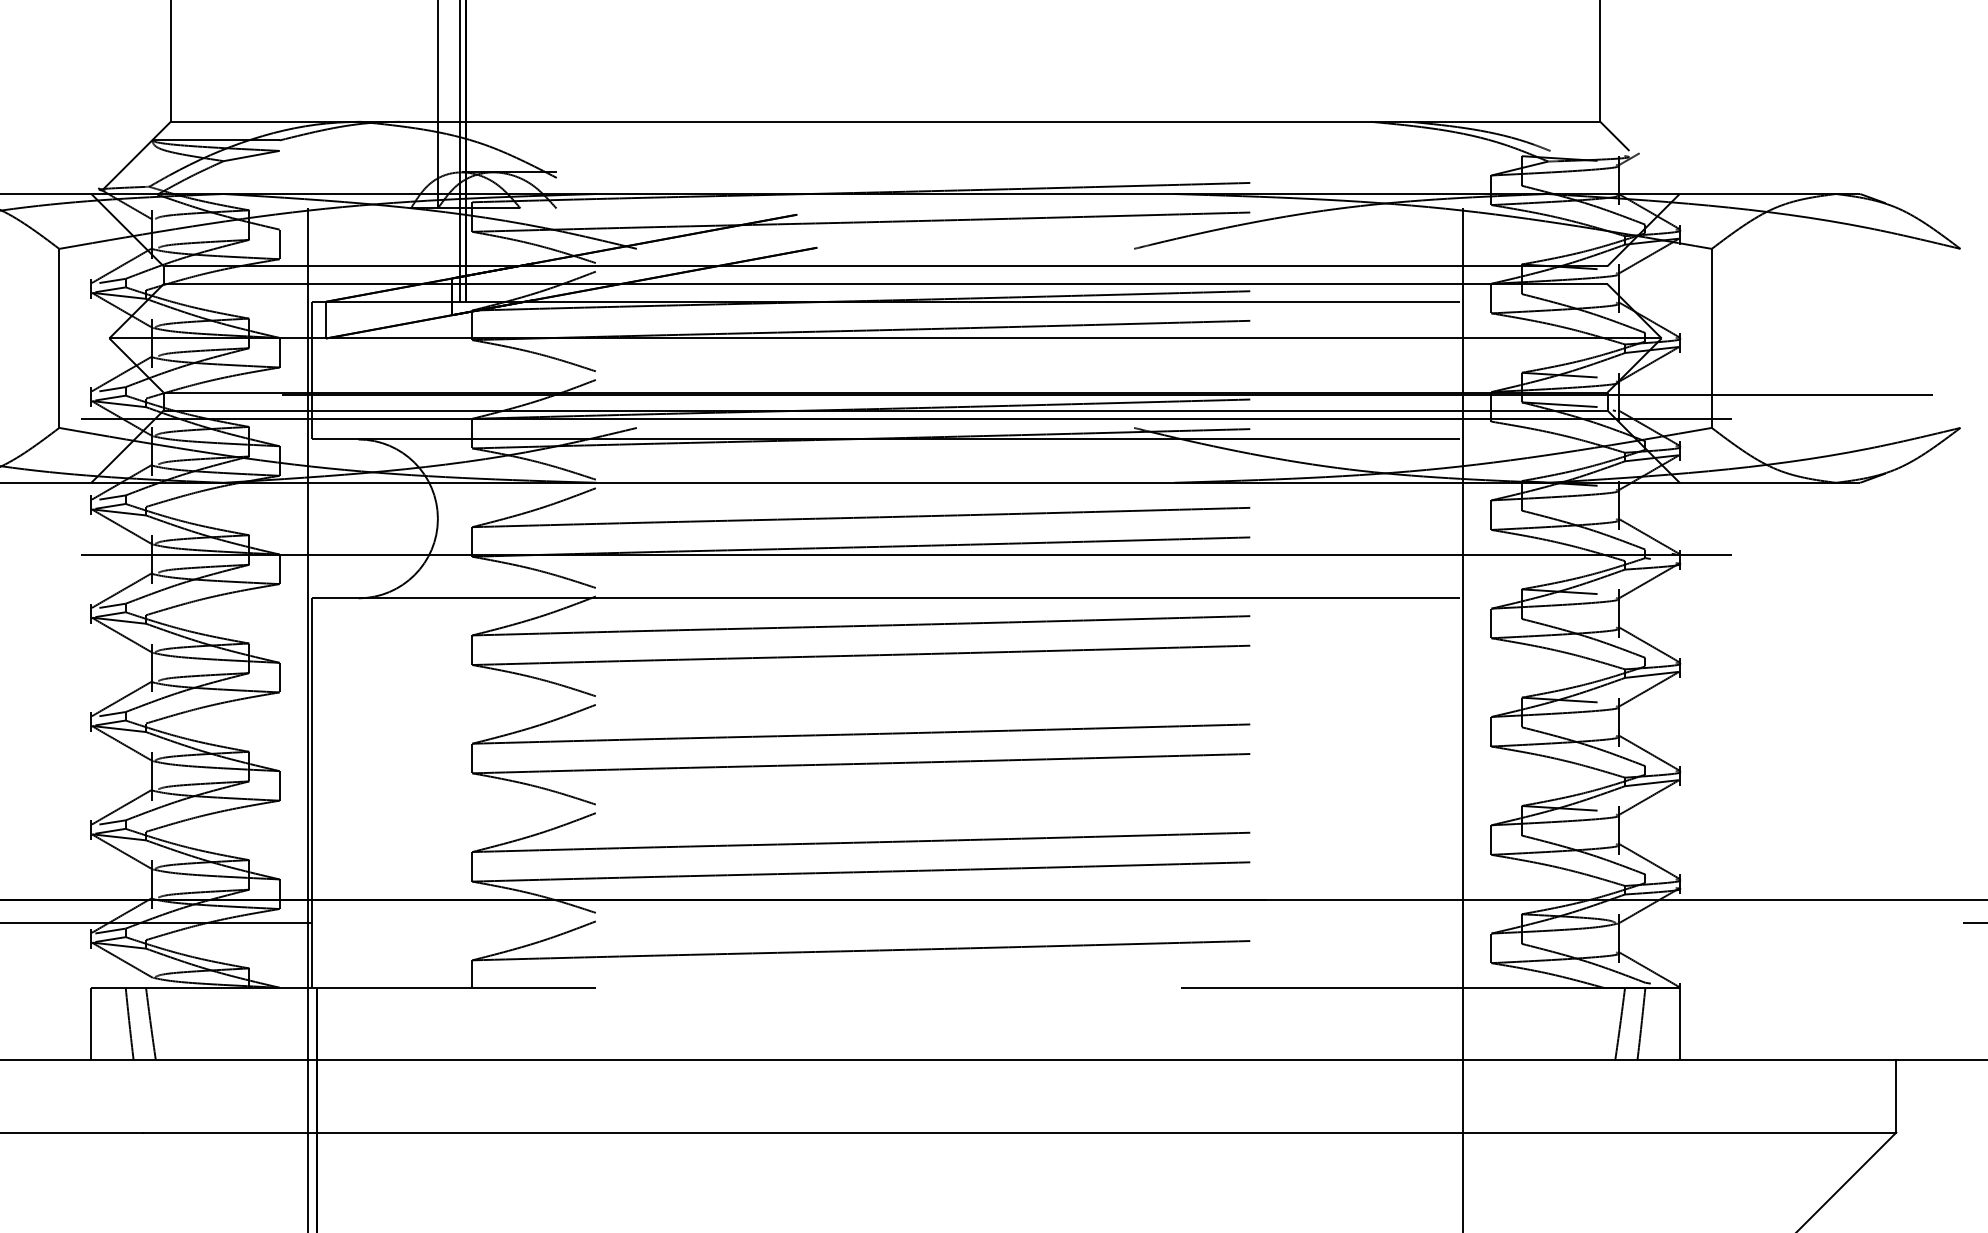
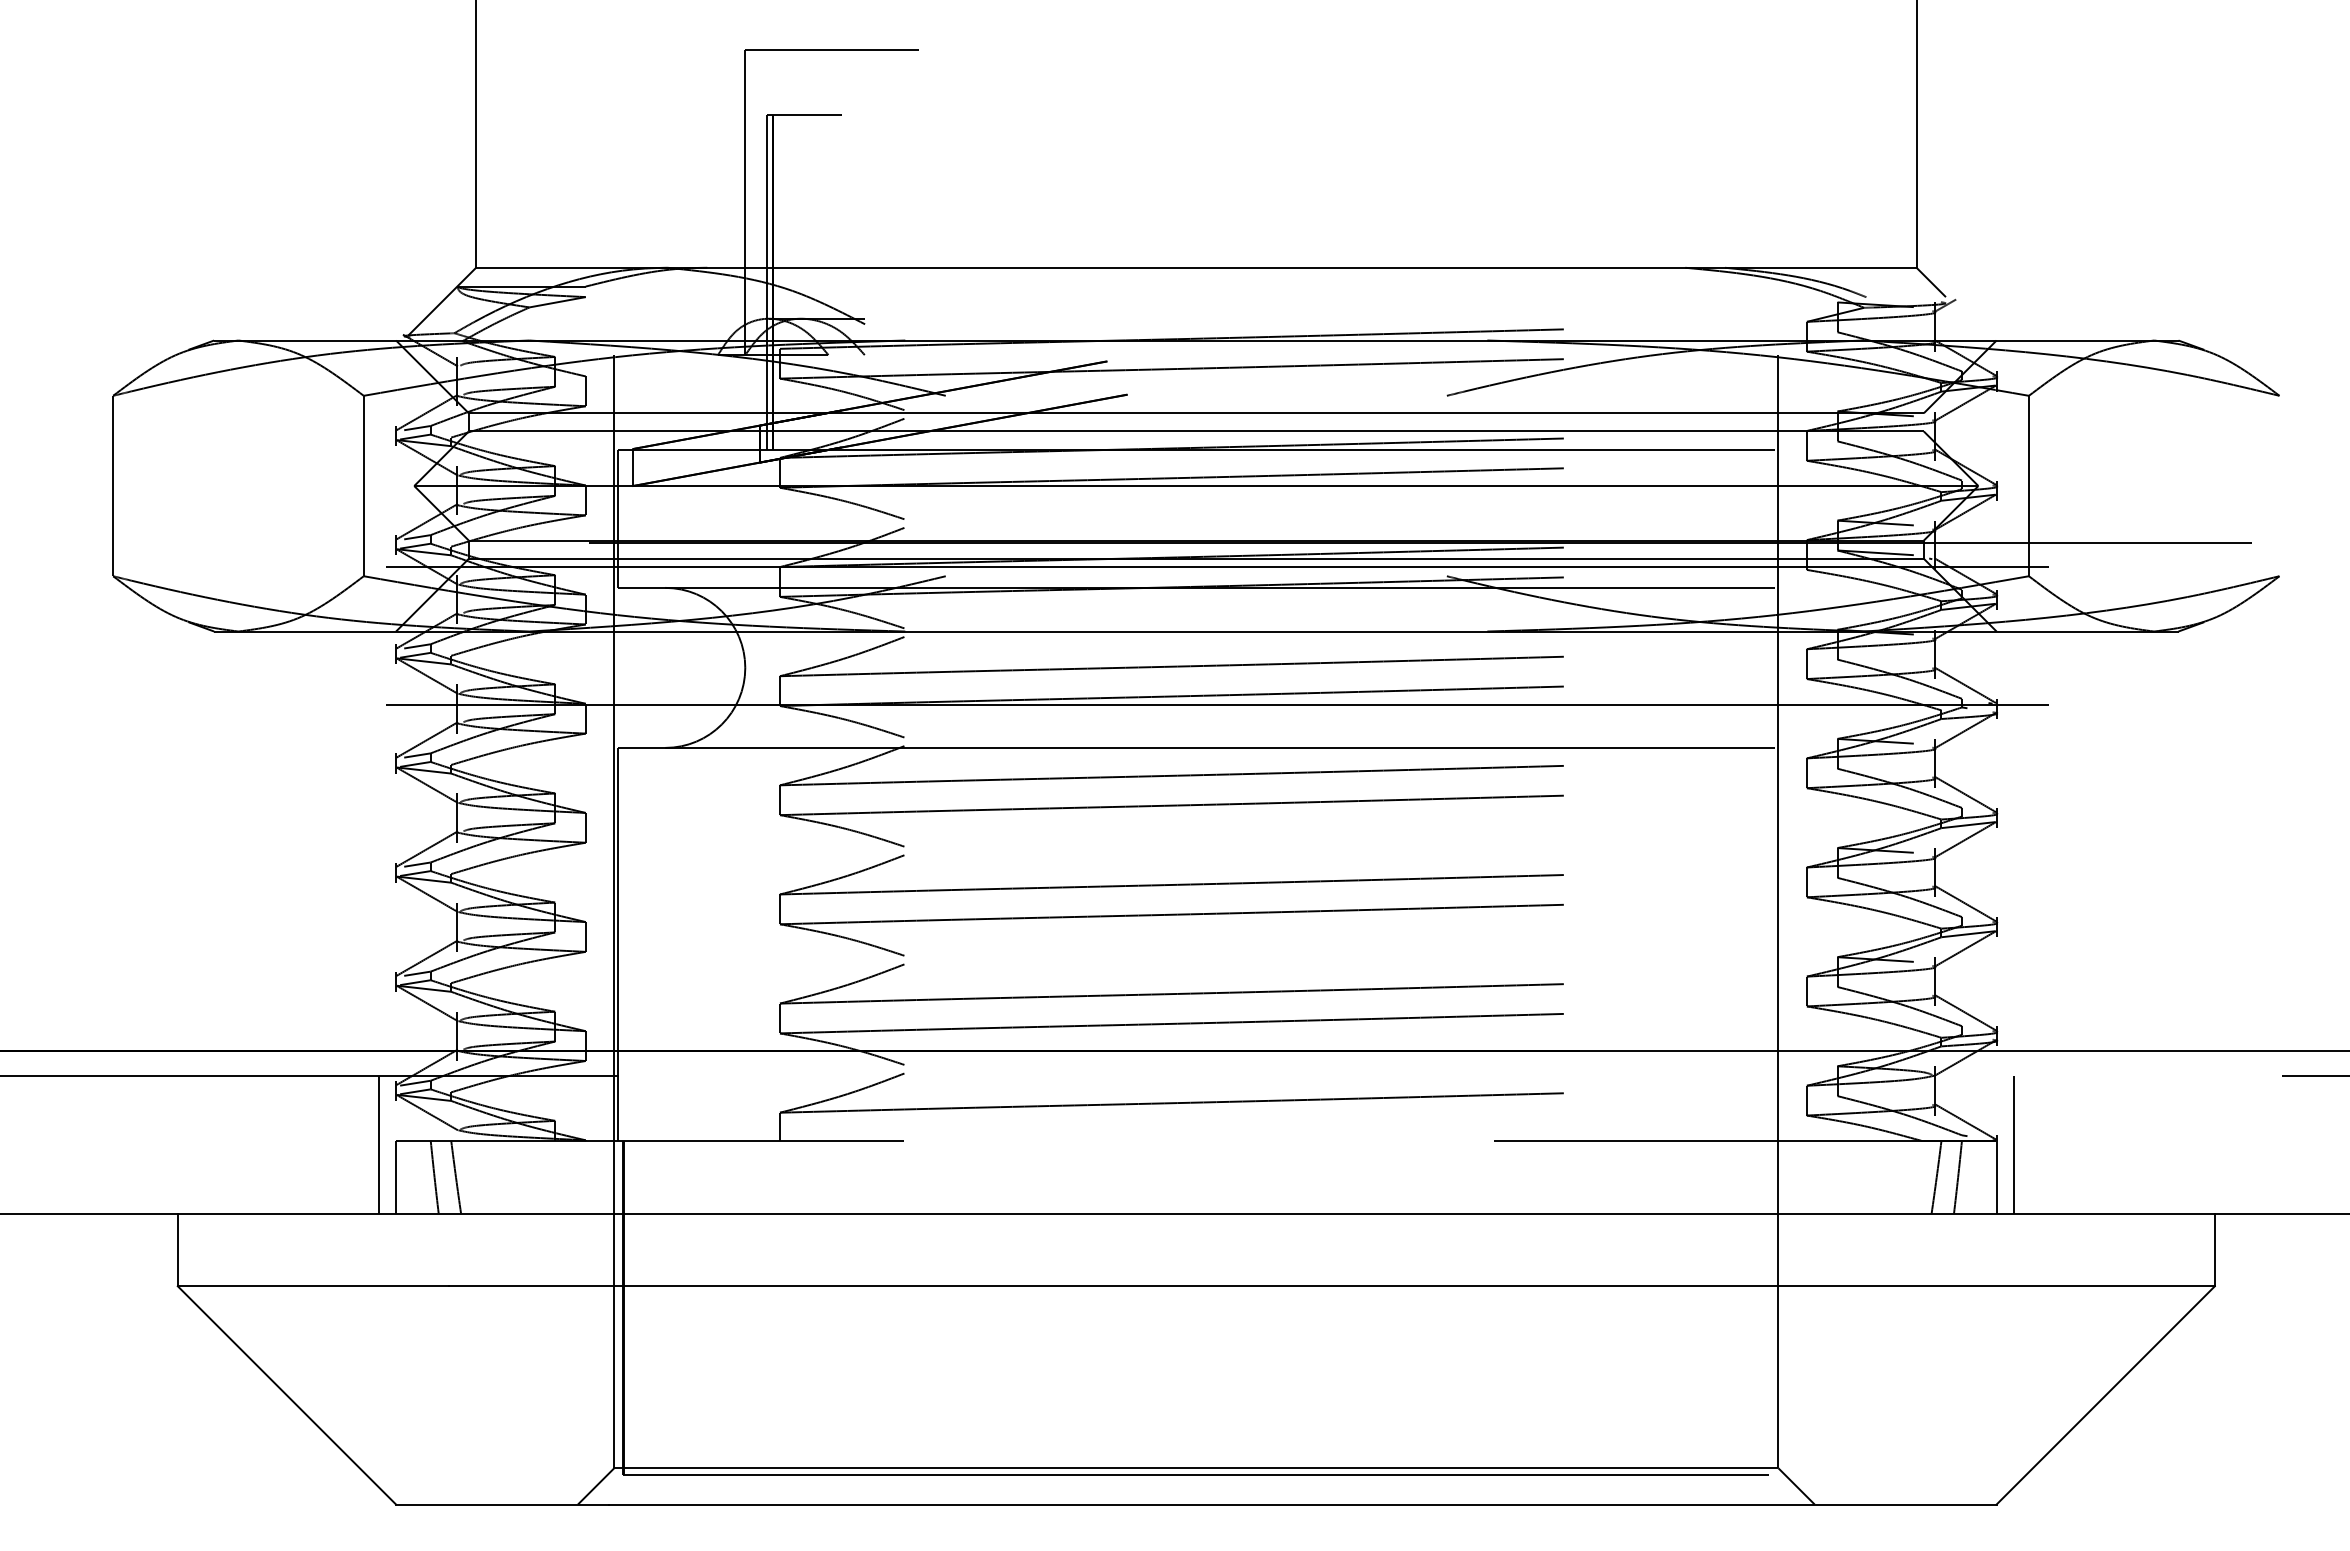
line: (73, 991) -> (378, 1144), added
line: (1697, 991) -> (2014, 1144), added

